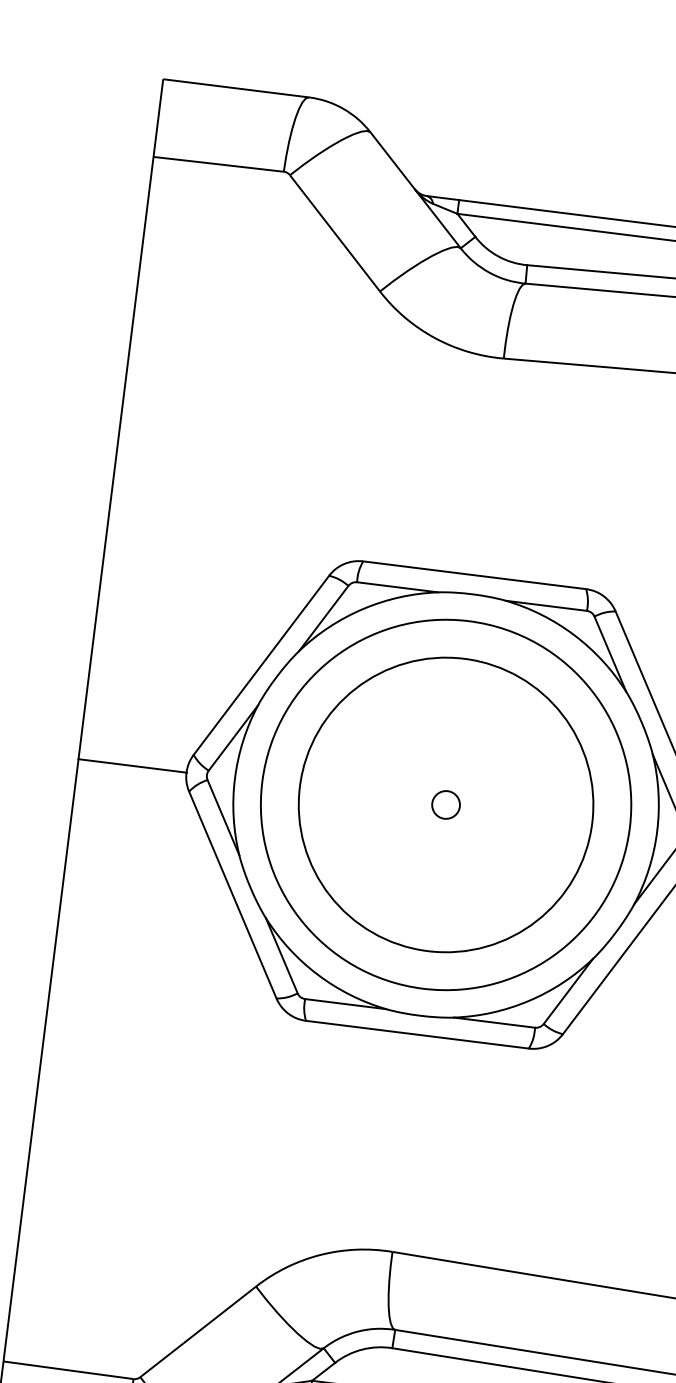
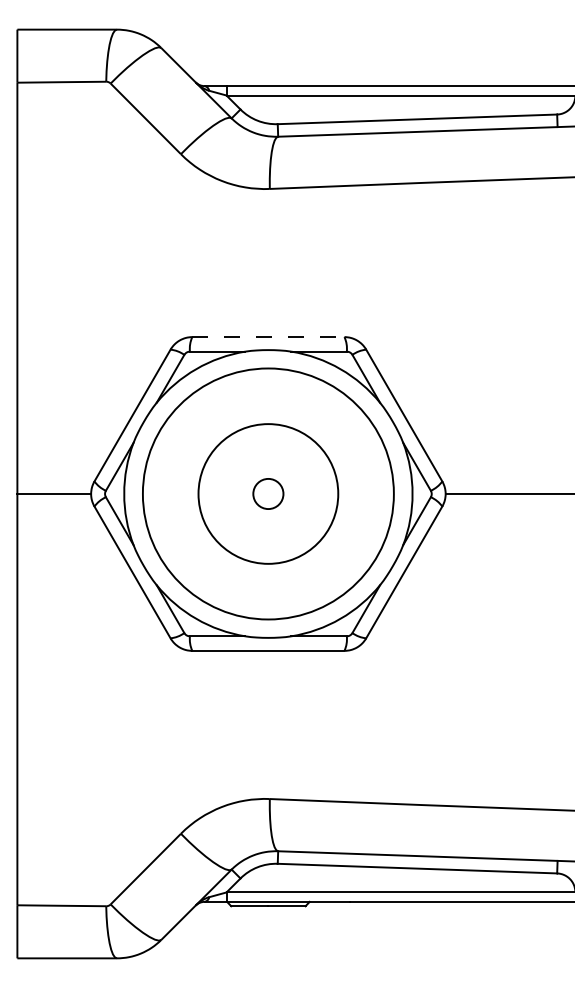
line: (474, 575) -> (268, 337), solid -> dashed
circle: (444, 804) -> (267, 493), size x1.6
circle: (446, 804) -> (268, 493), size x0.7

